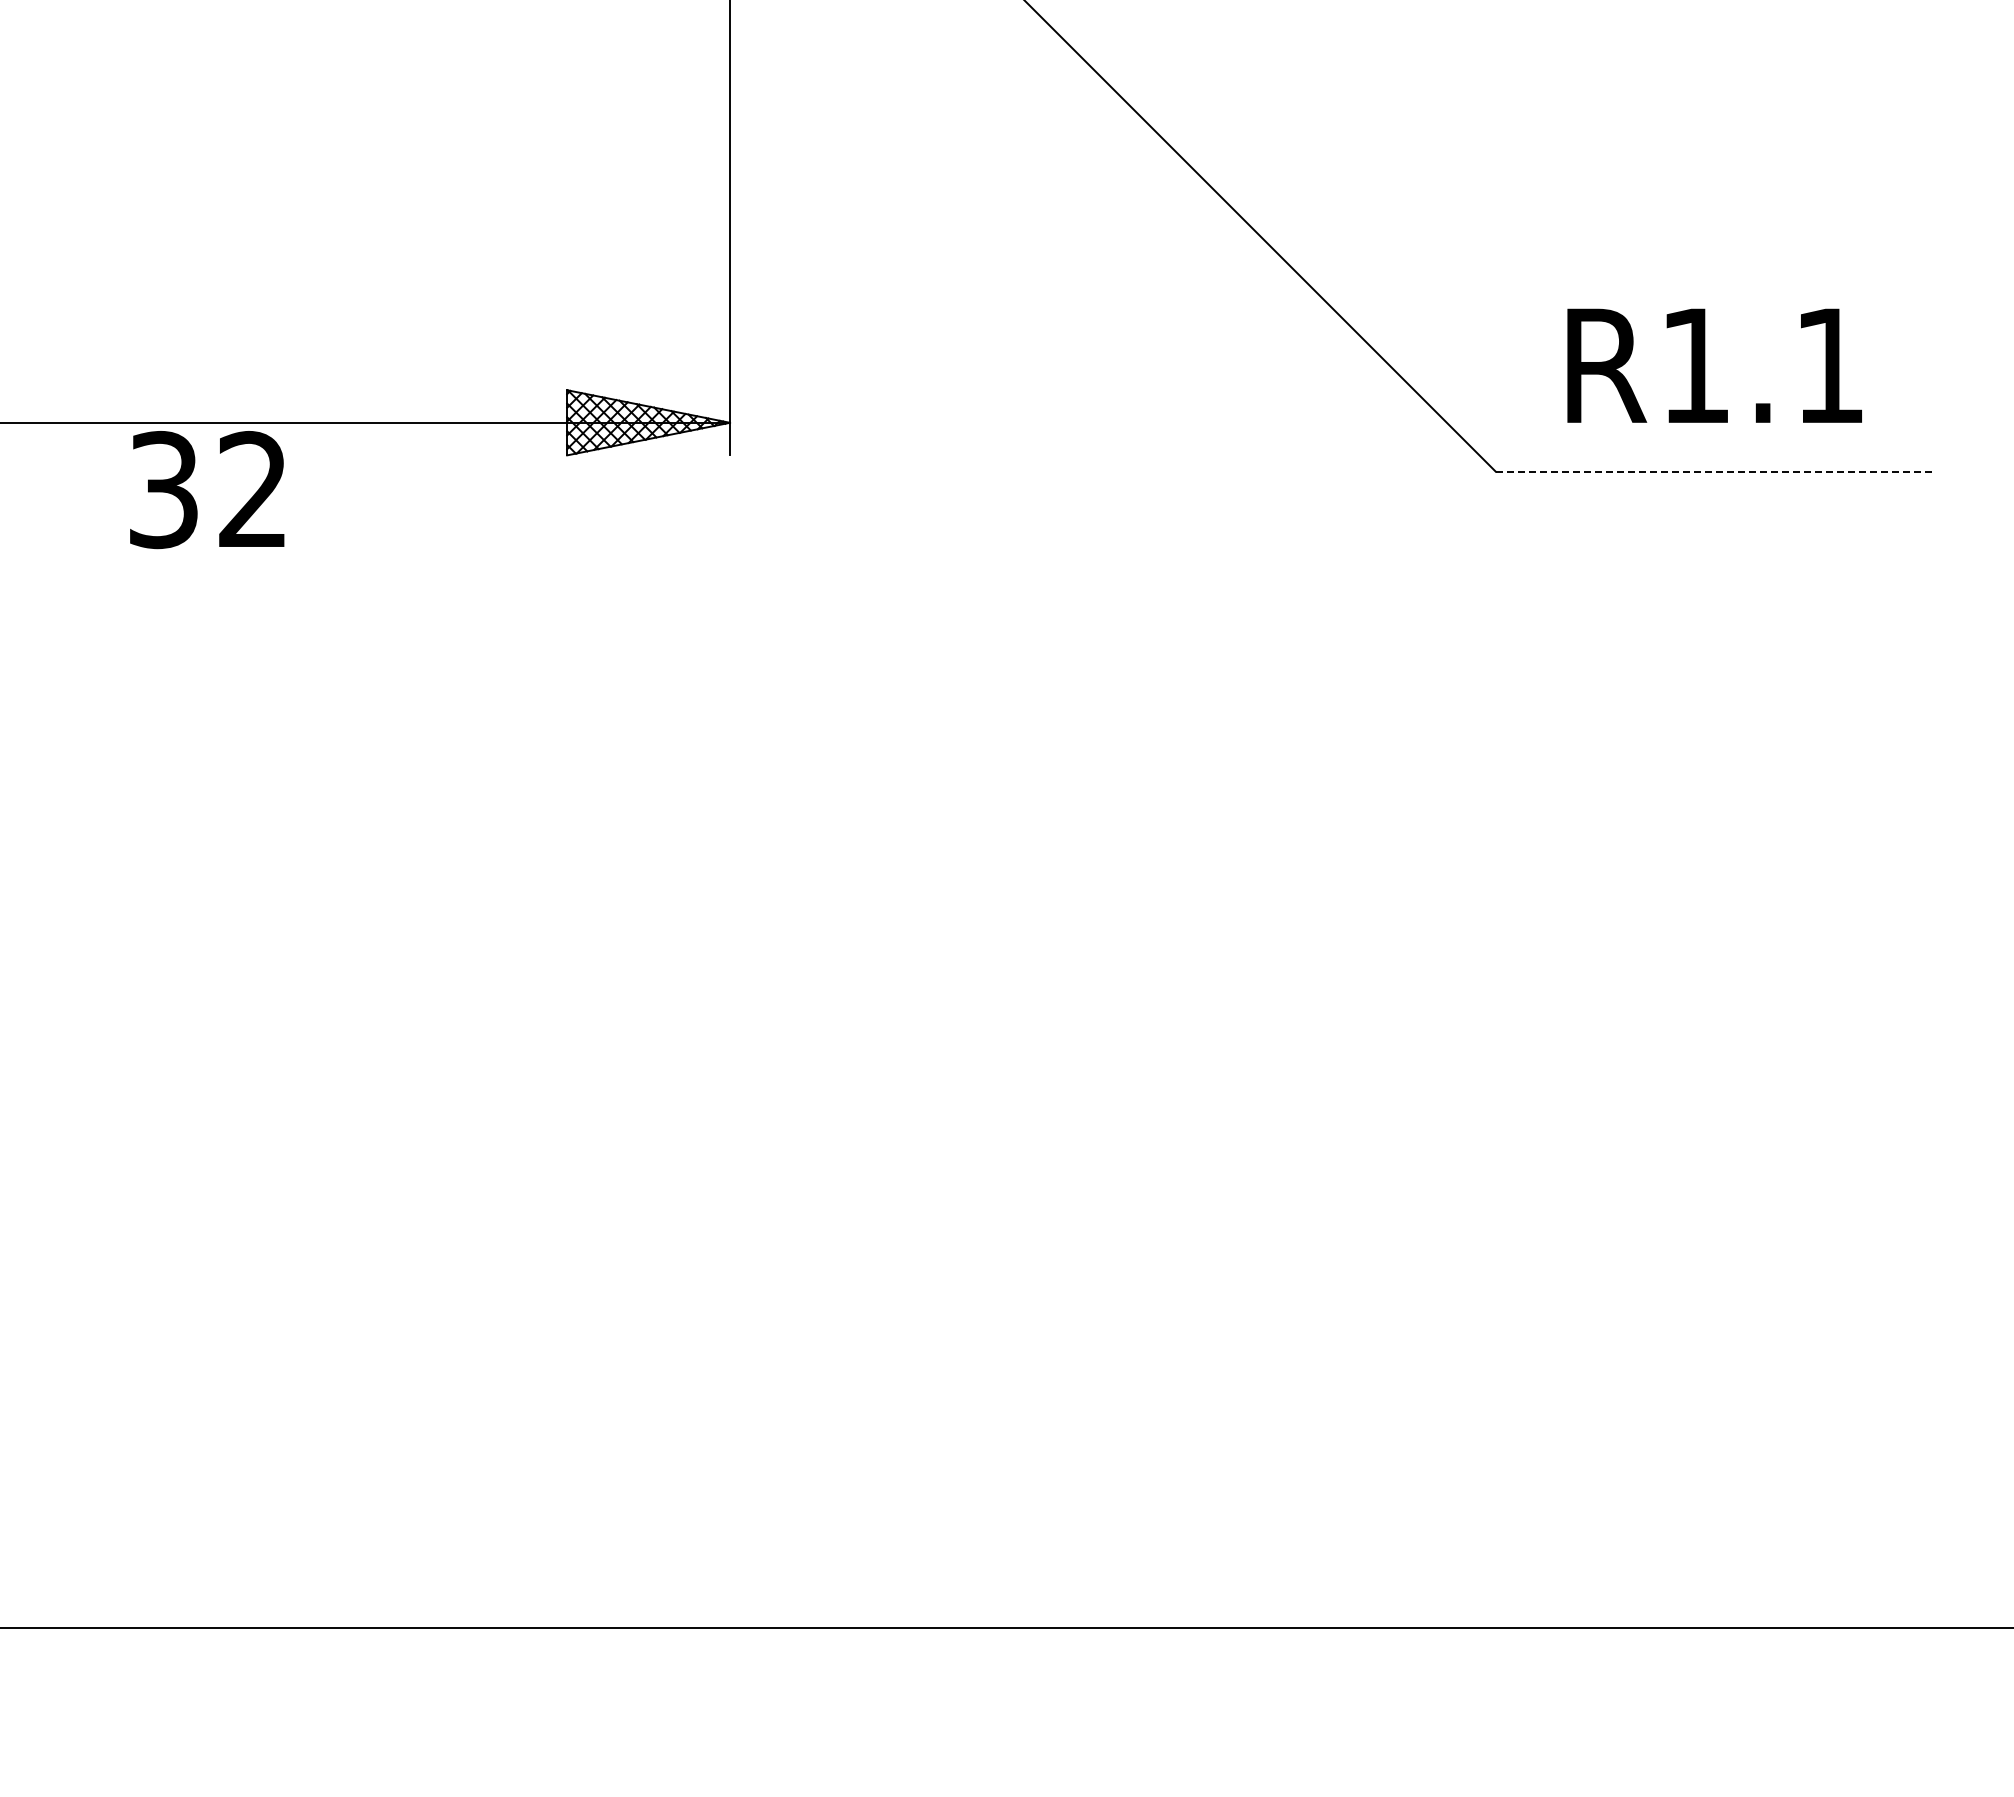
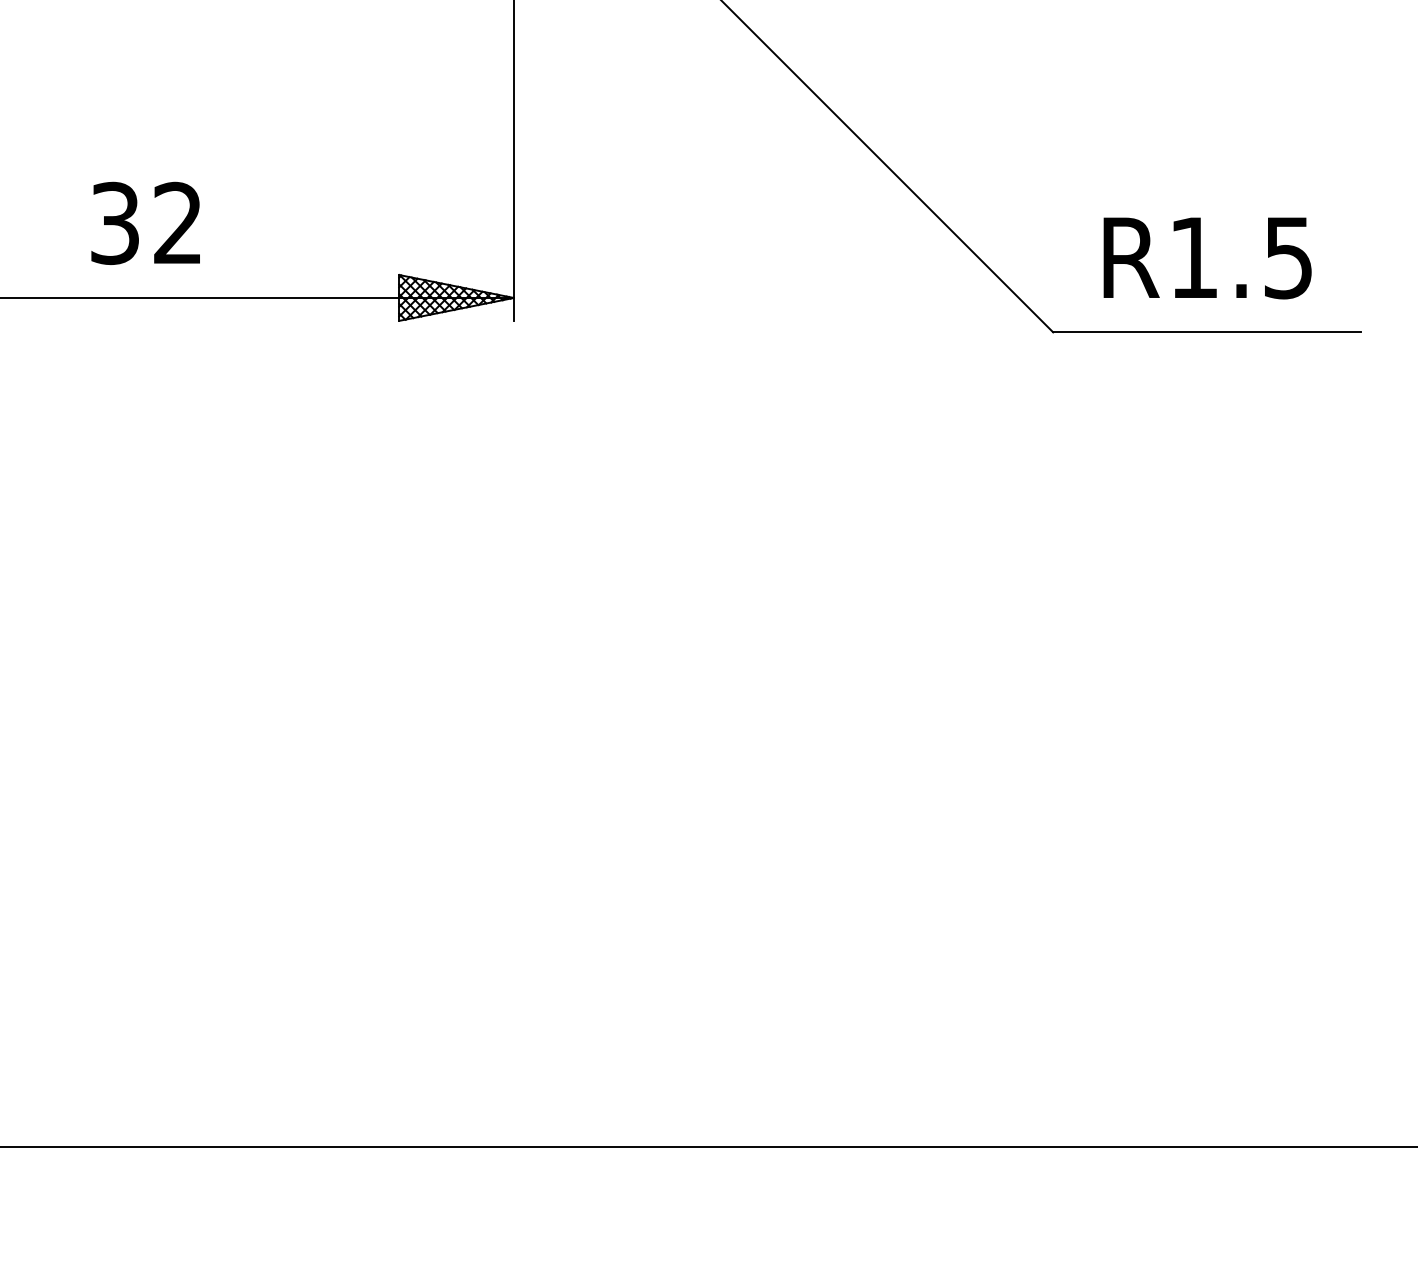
text: (1829, 366) -> (1288, 258), R1.1 -> R1.5
line: (1714, 471) -> (1207, 332), dashed -> solid
text: (207, 490) -> (145, 223), moved

